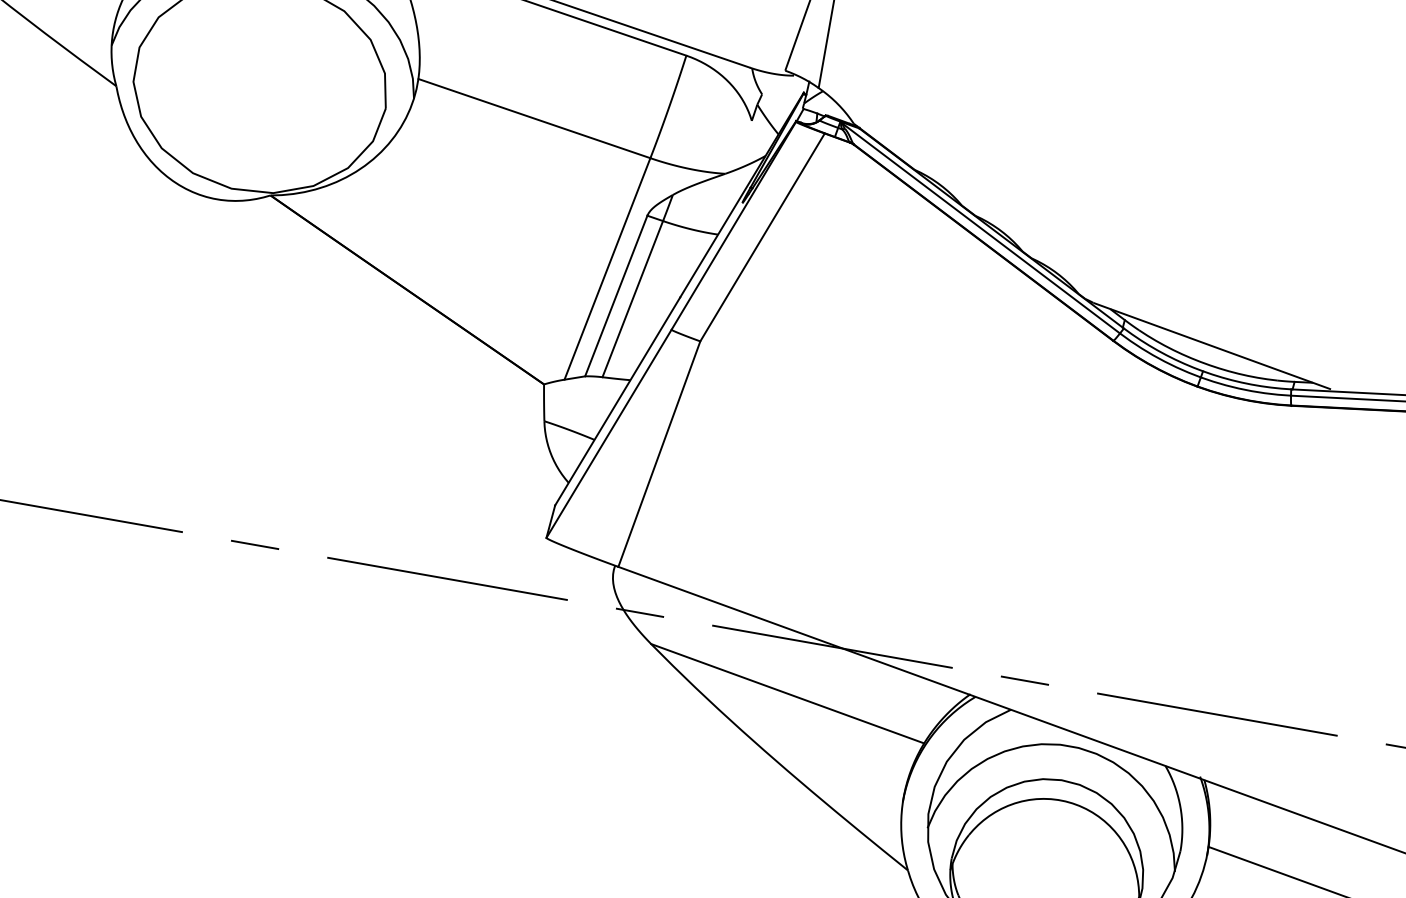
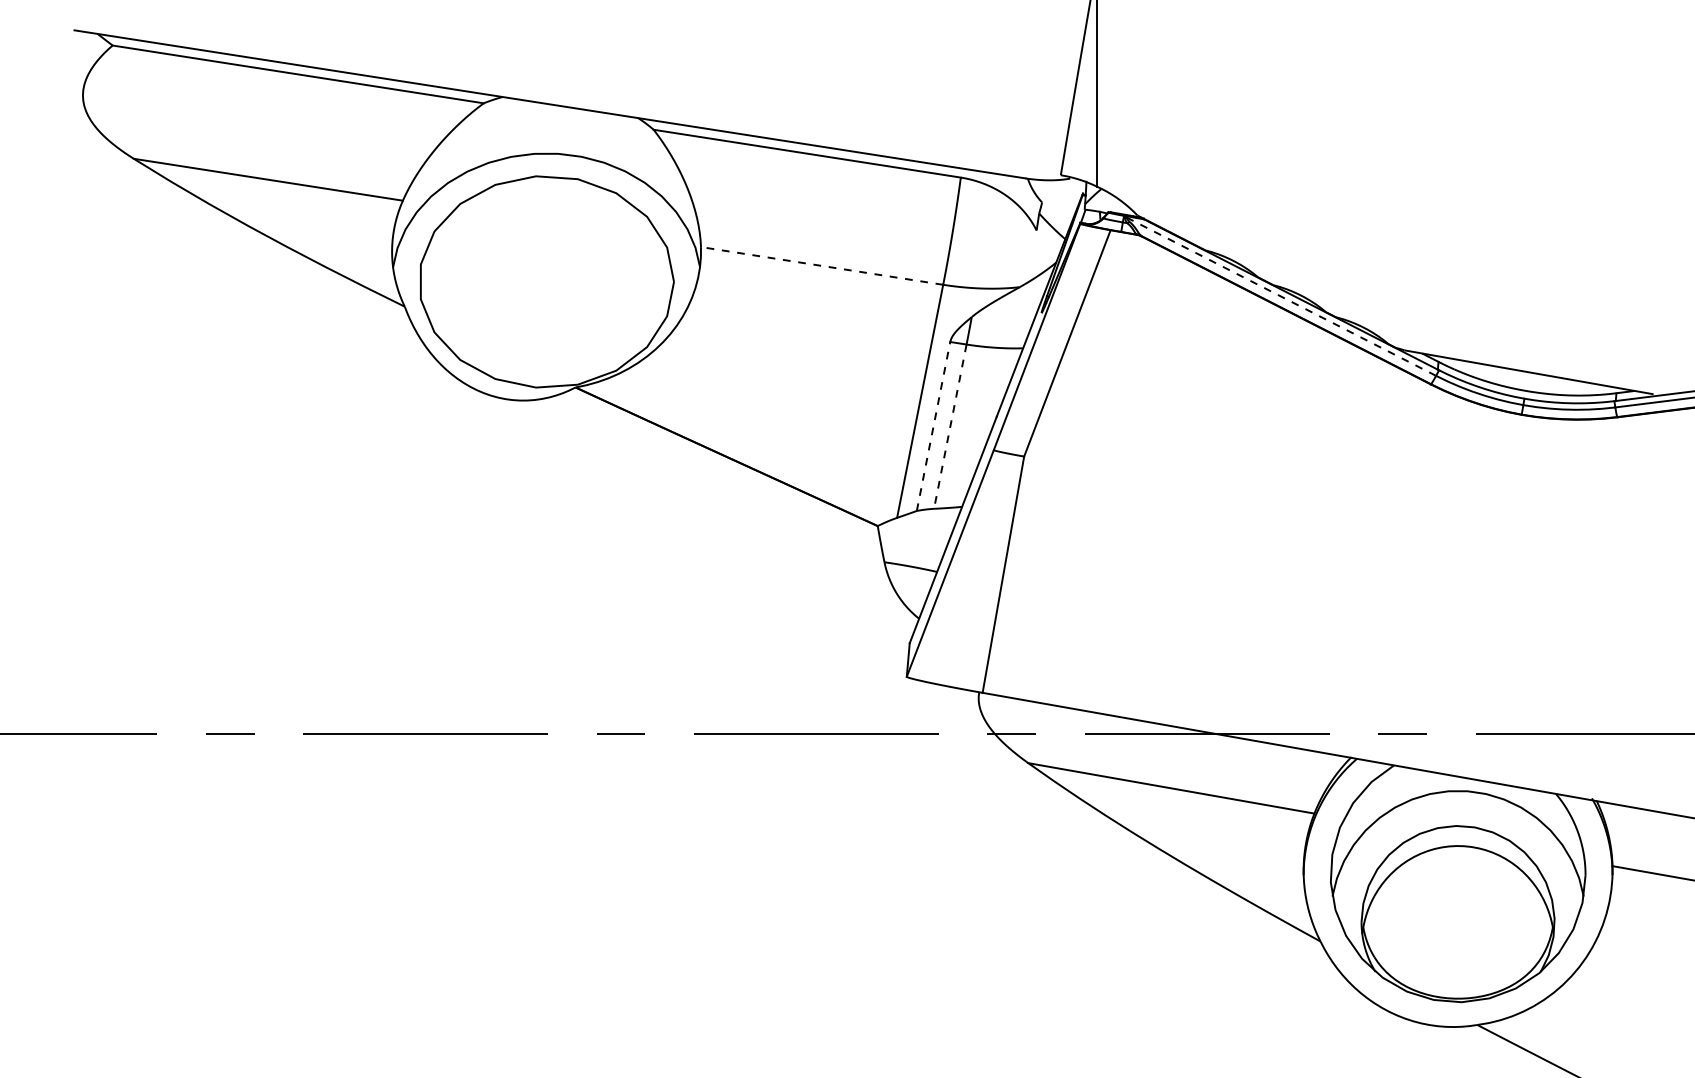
line: (534, 118) -> (822, 265), solid -> dashed
line: (981, 228) -> (1281, 296), solid -> dashed
line: (616, 296) -> (933, 426), solid -> dashed
line: (632, 298) -> (950, 426), solid -> dashed

